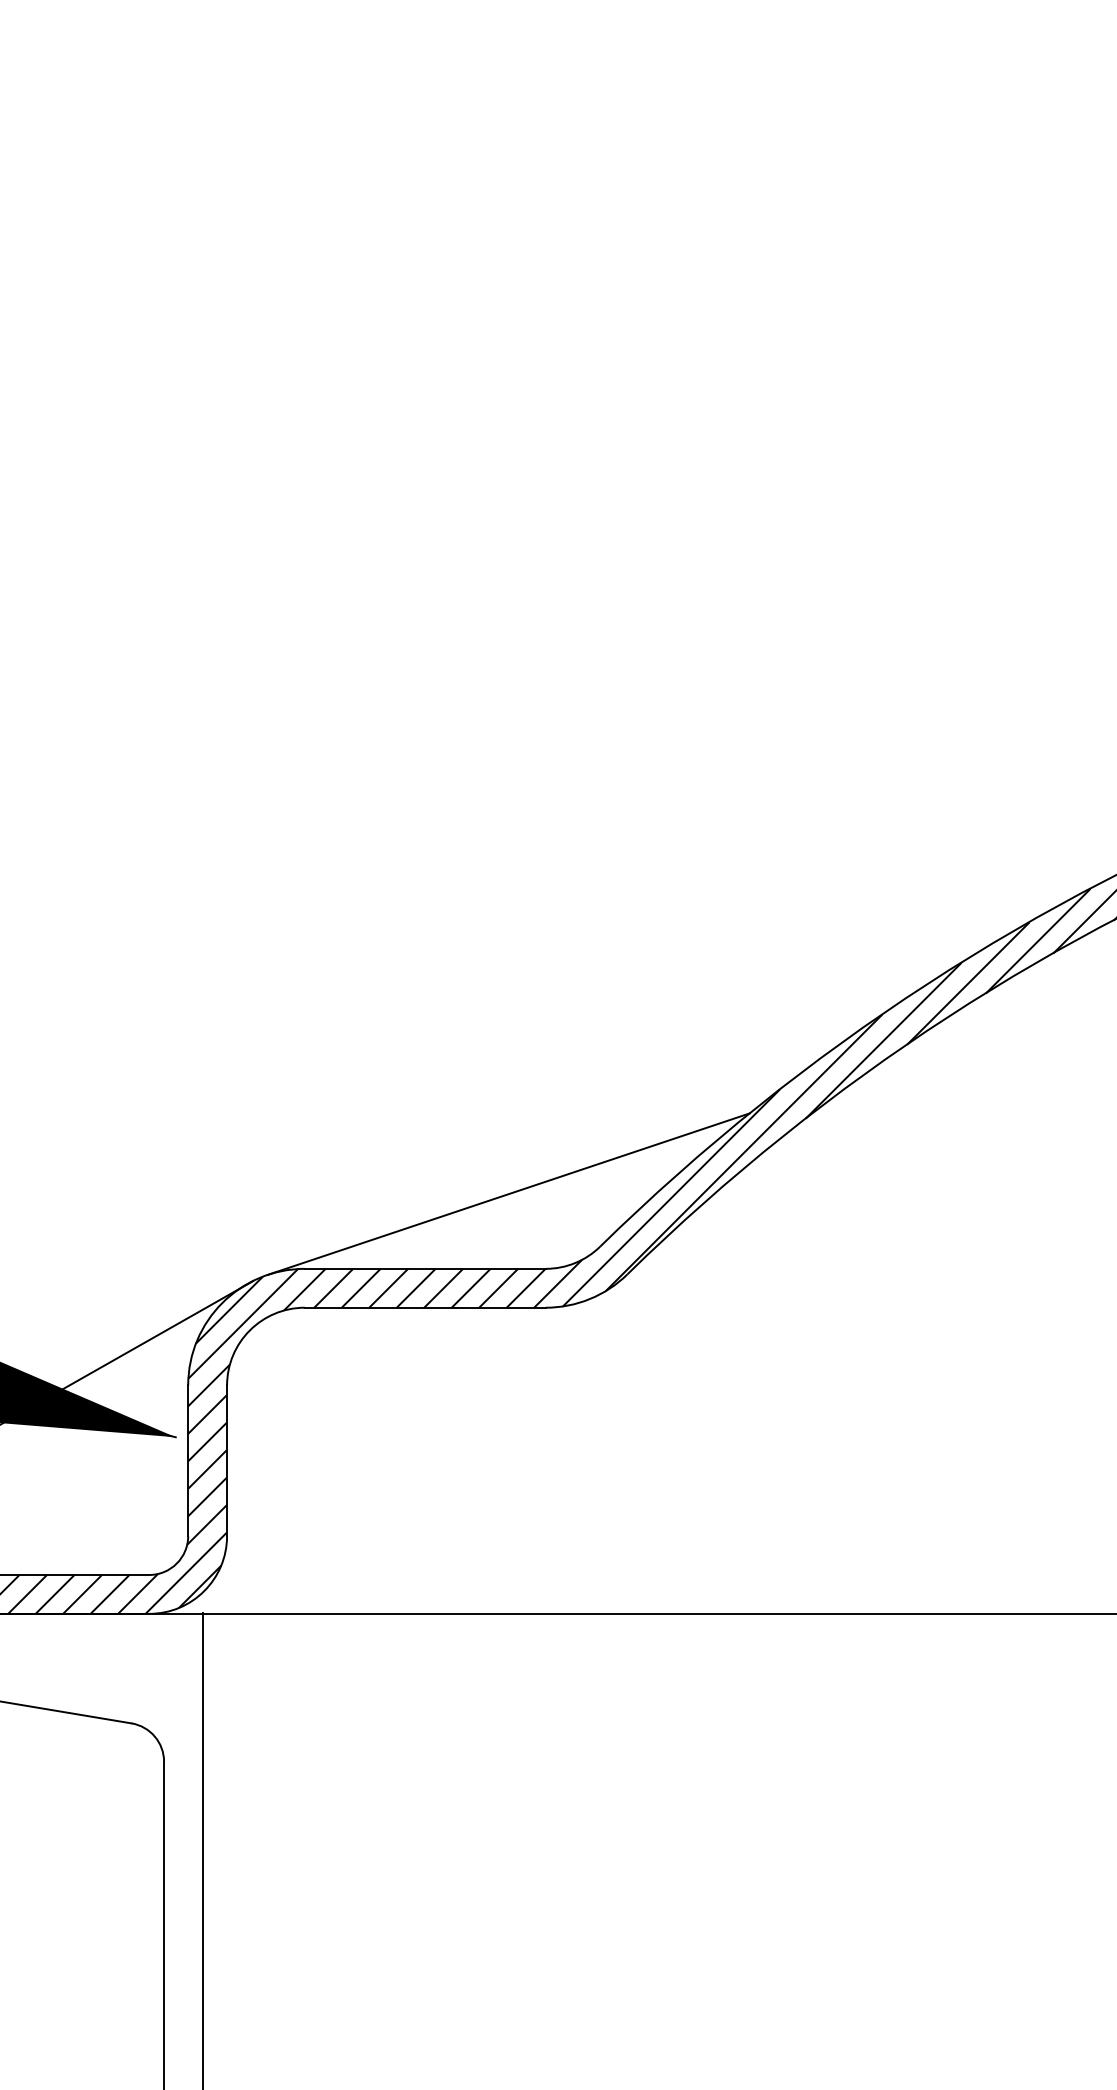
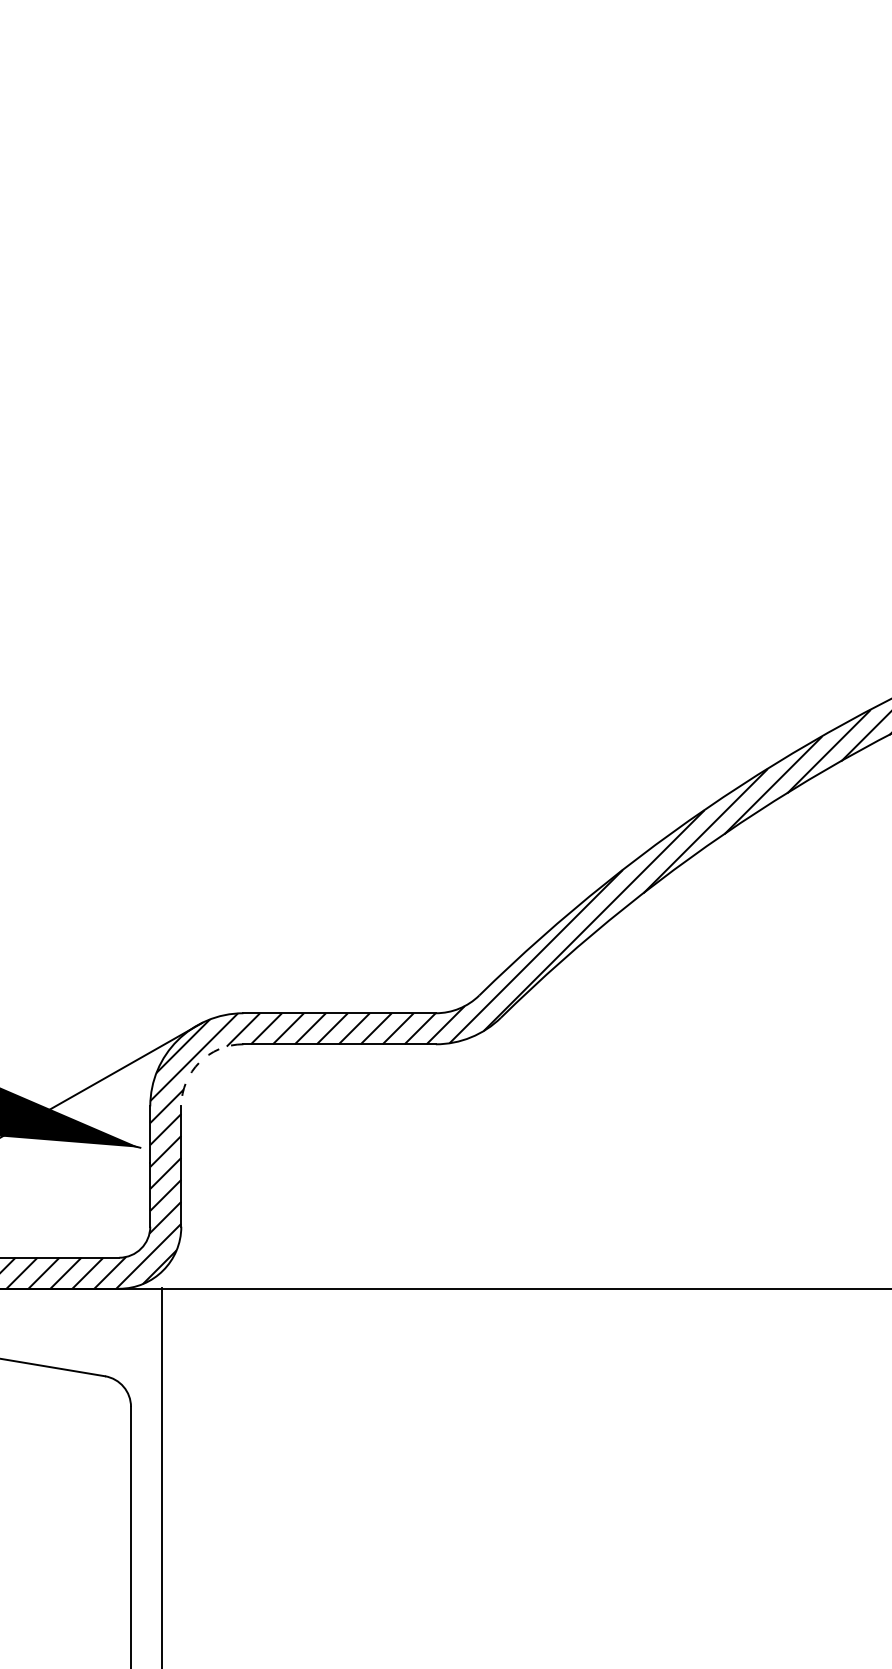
line: (507, 1194) -> (405, 953), removed
arc: (249, 1330) -> (199, 1062), solid -> dashed

